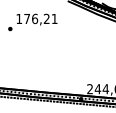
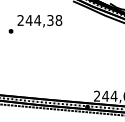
text: (36, 18) -> (39, 19), 176,21 -> 244,38

